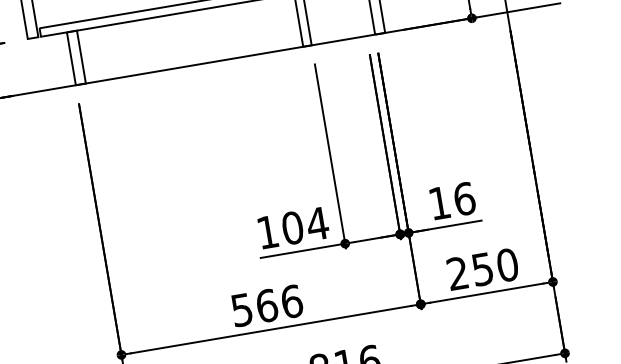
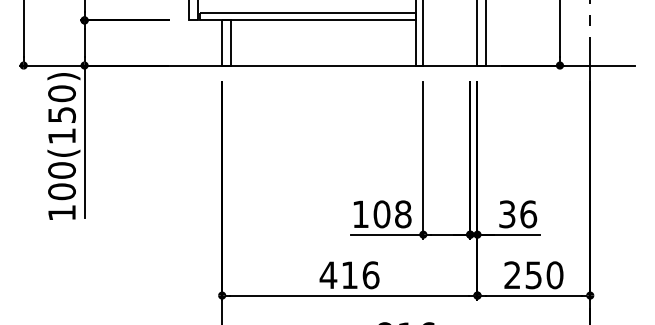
text: (439, 203) -> (507, 214), 16 -> 36
text: (316, 224) -> (402, 214), 104 -> 108
text: (253, 308) -> (338, 275), 566 -> 416

